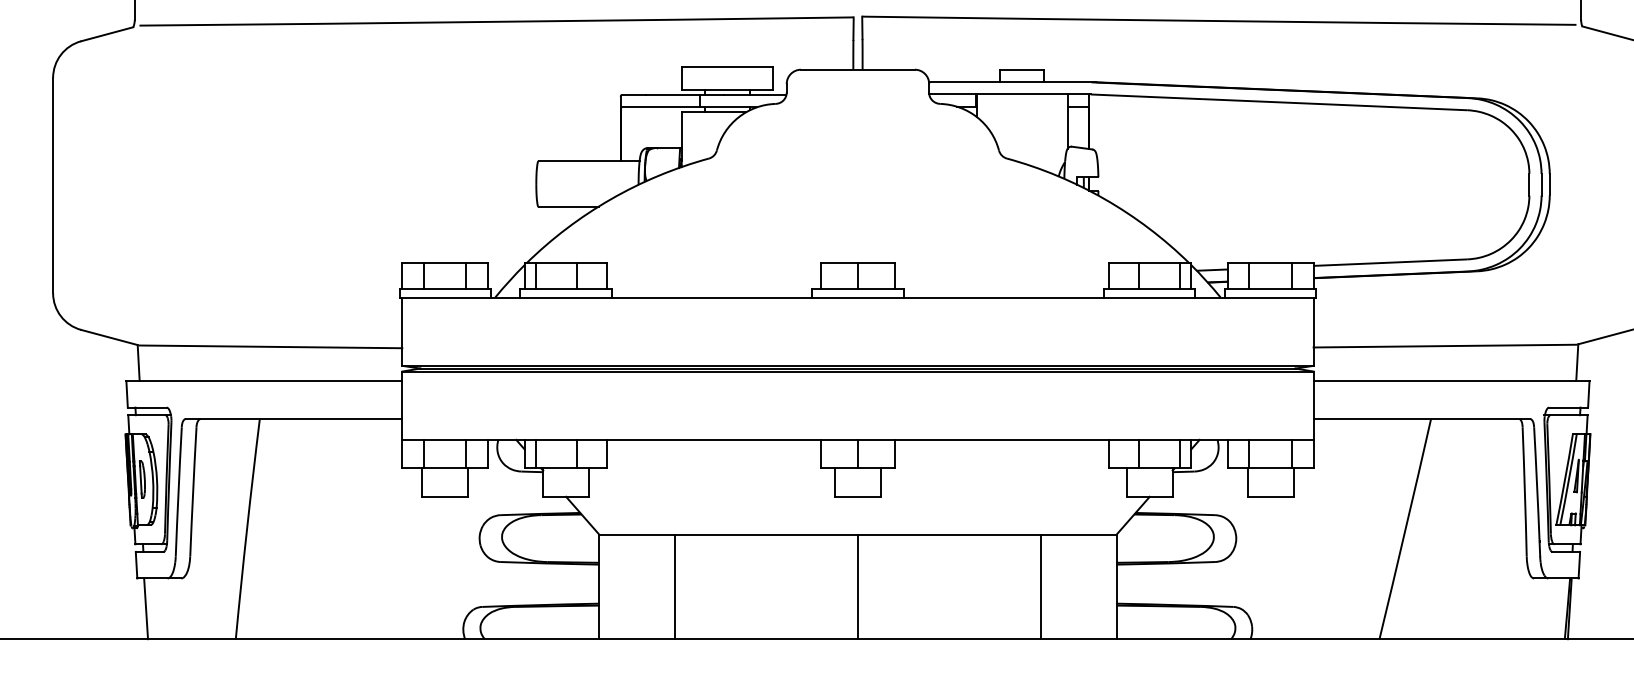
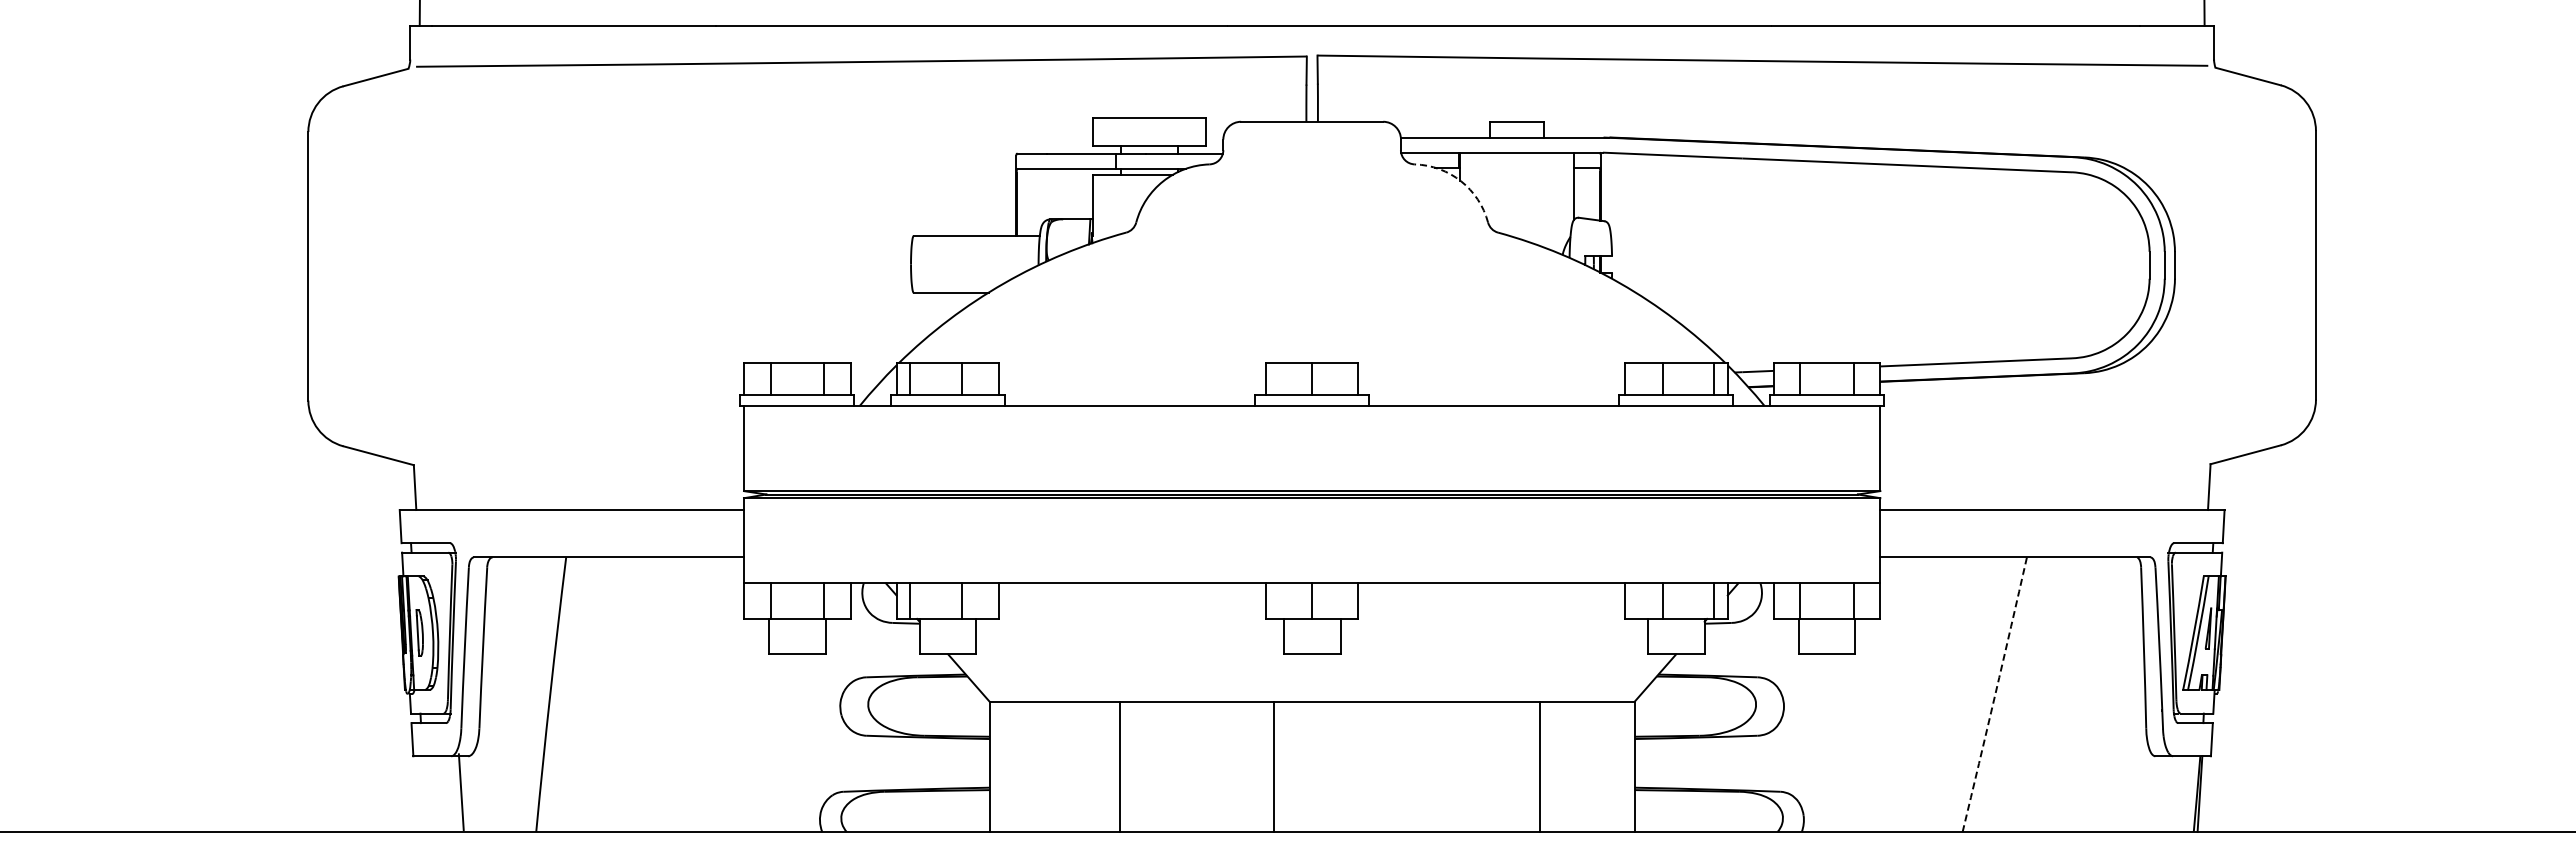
arc: (977, 117) -> (1461, 181), solid -> dashed
line: (270, 346) -> (579, 467), removed
line: (1445, 346) -> (2044, 466), removed
arc: (1405, 528) -> (1995, 694), solid -> dashed
line: (675, 586) -> (1120, 766), moved
line: (858, 586) -> (1274, 766), moved
line: (145, 609) -> (460, 792), moved

